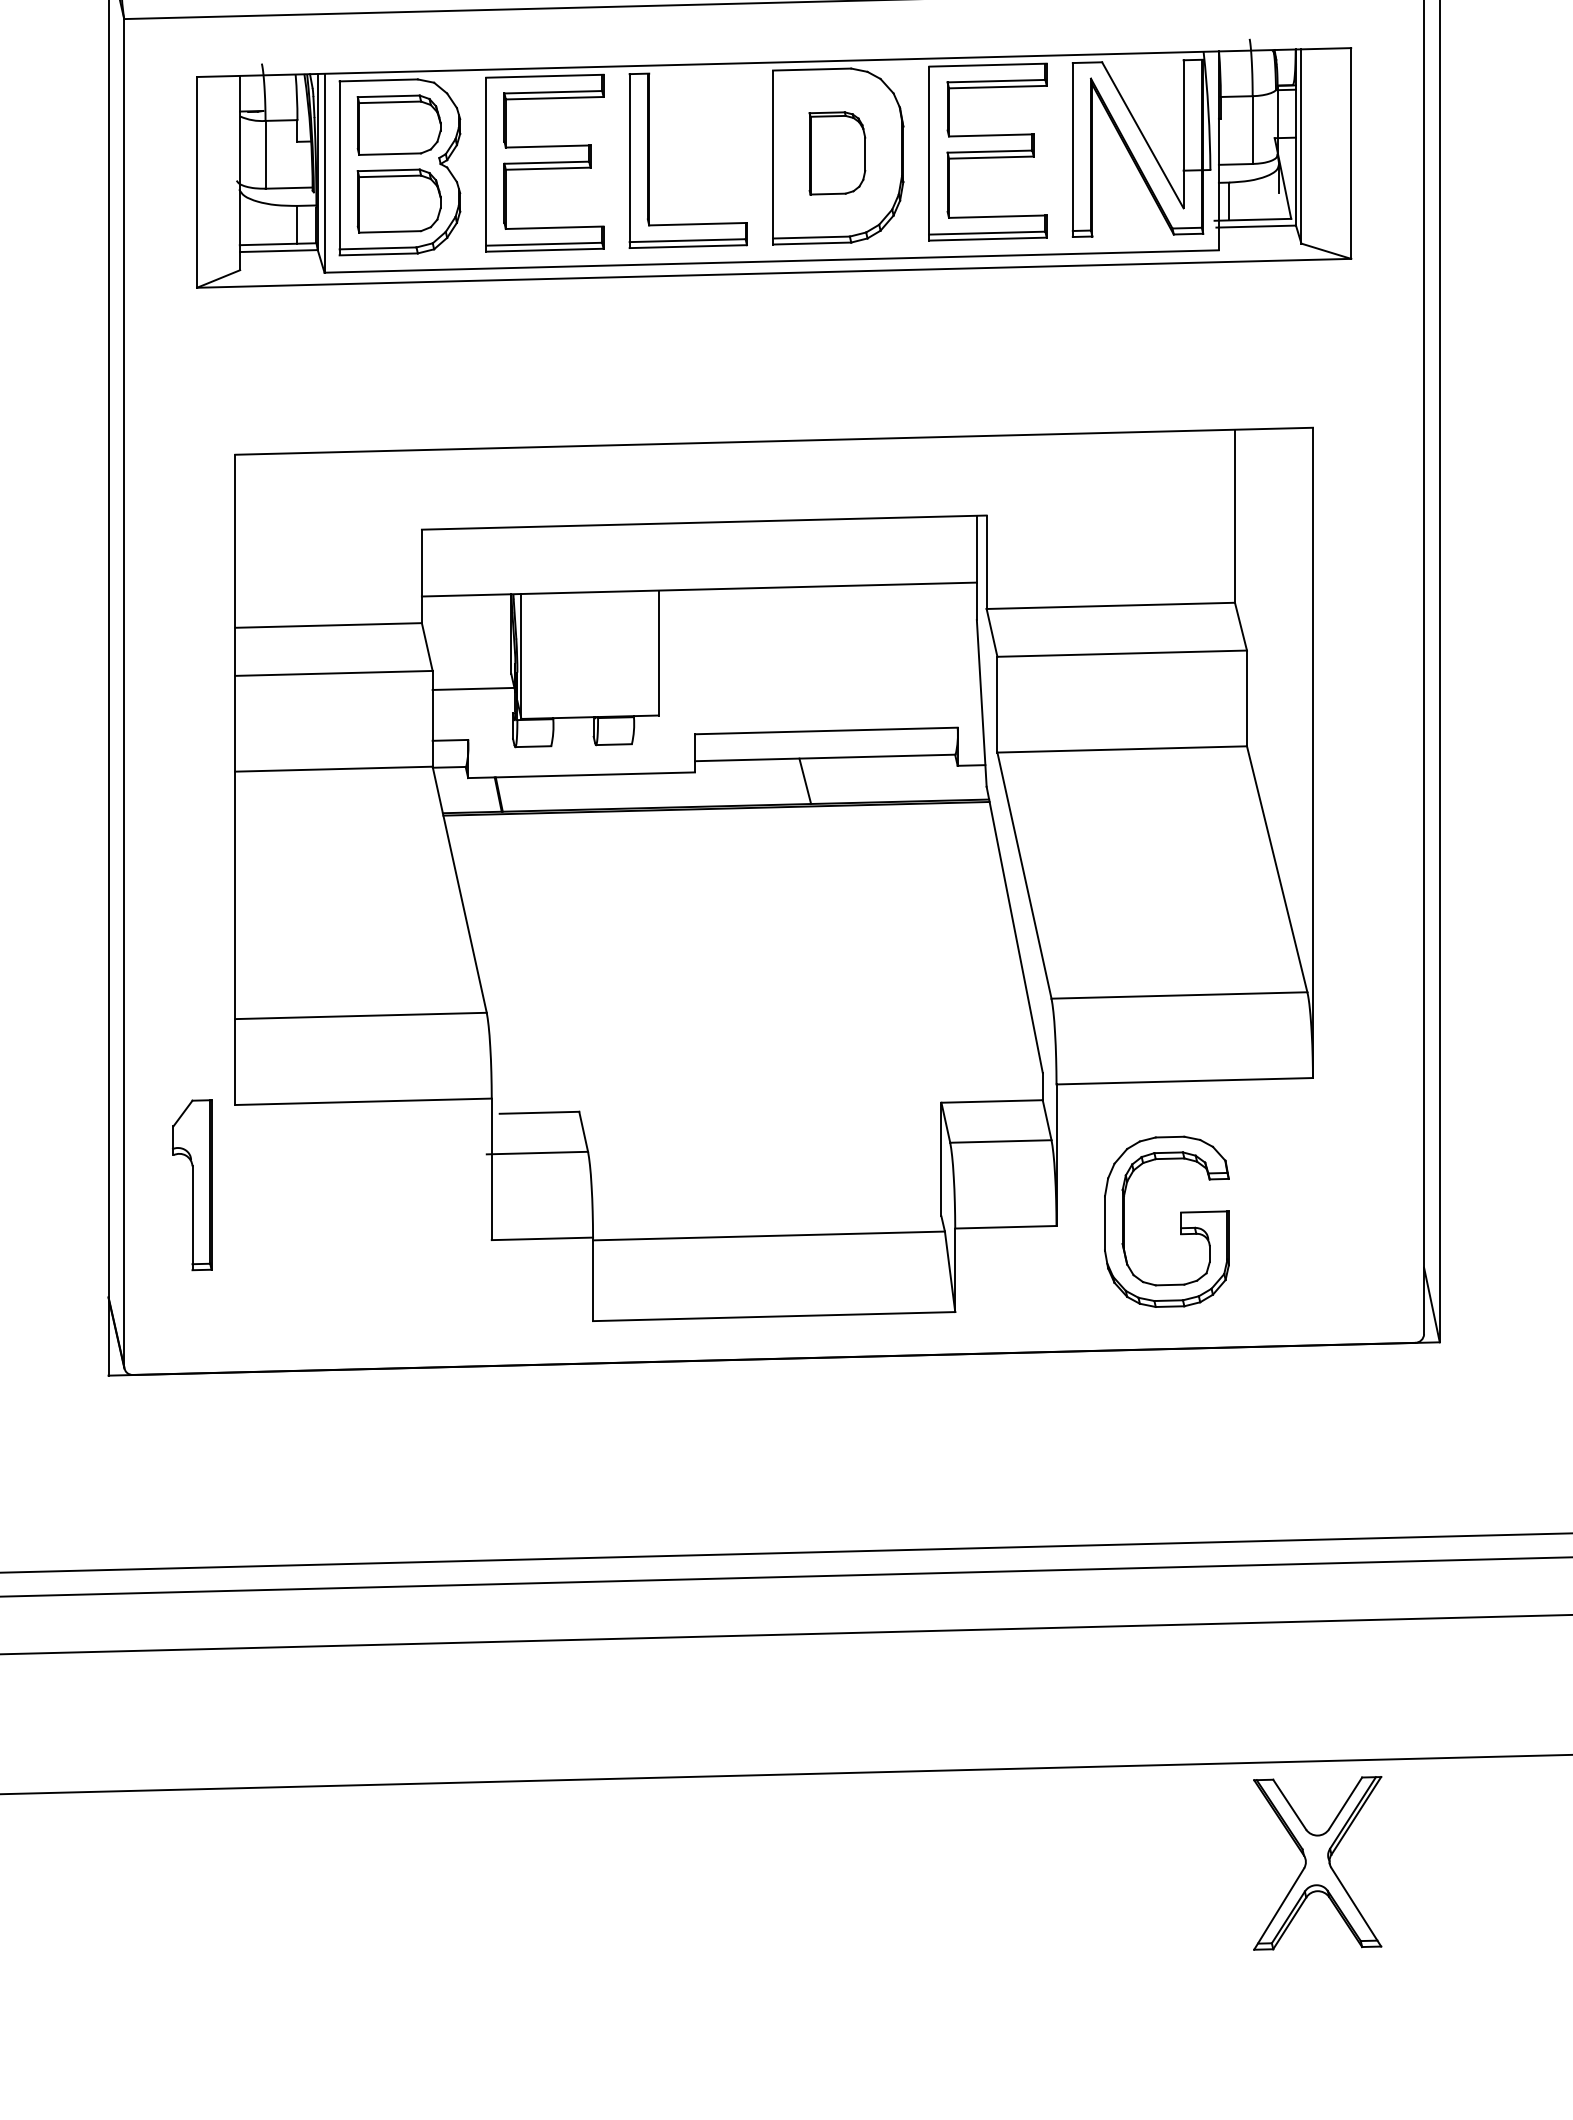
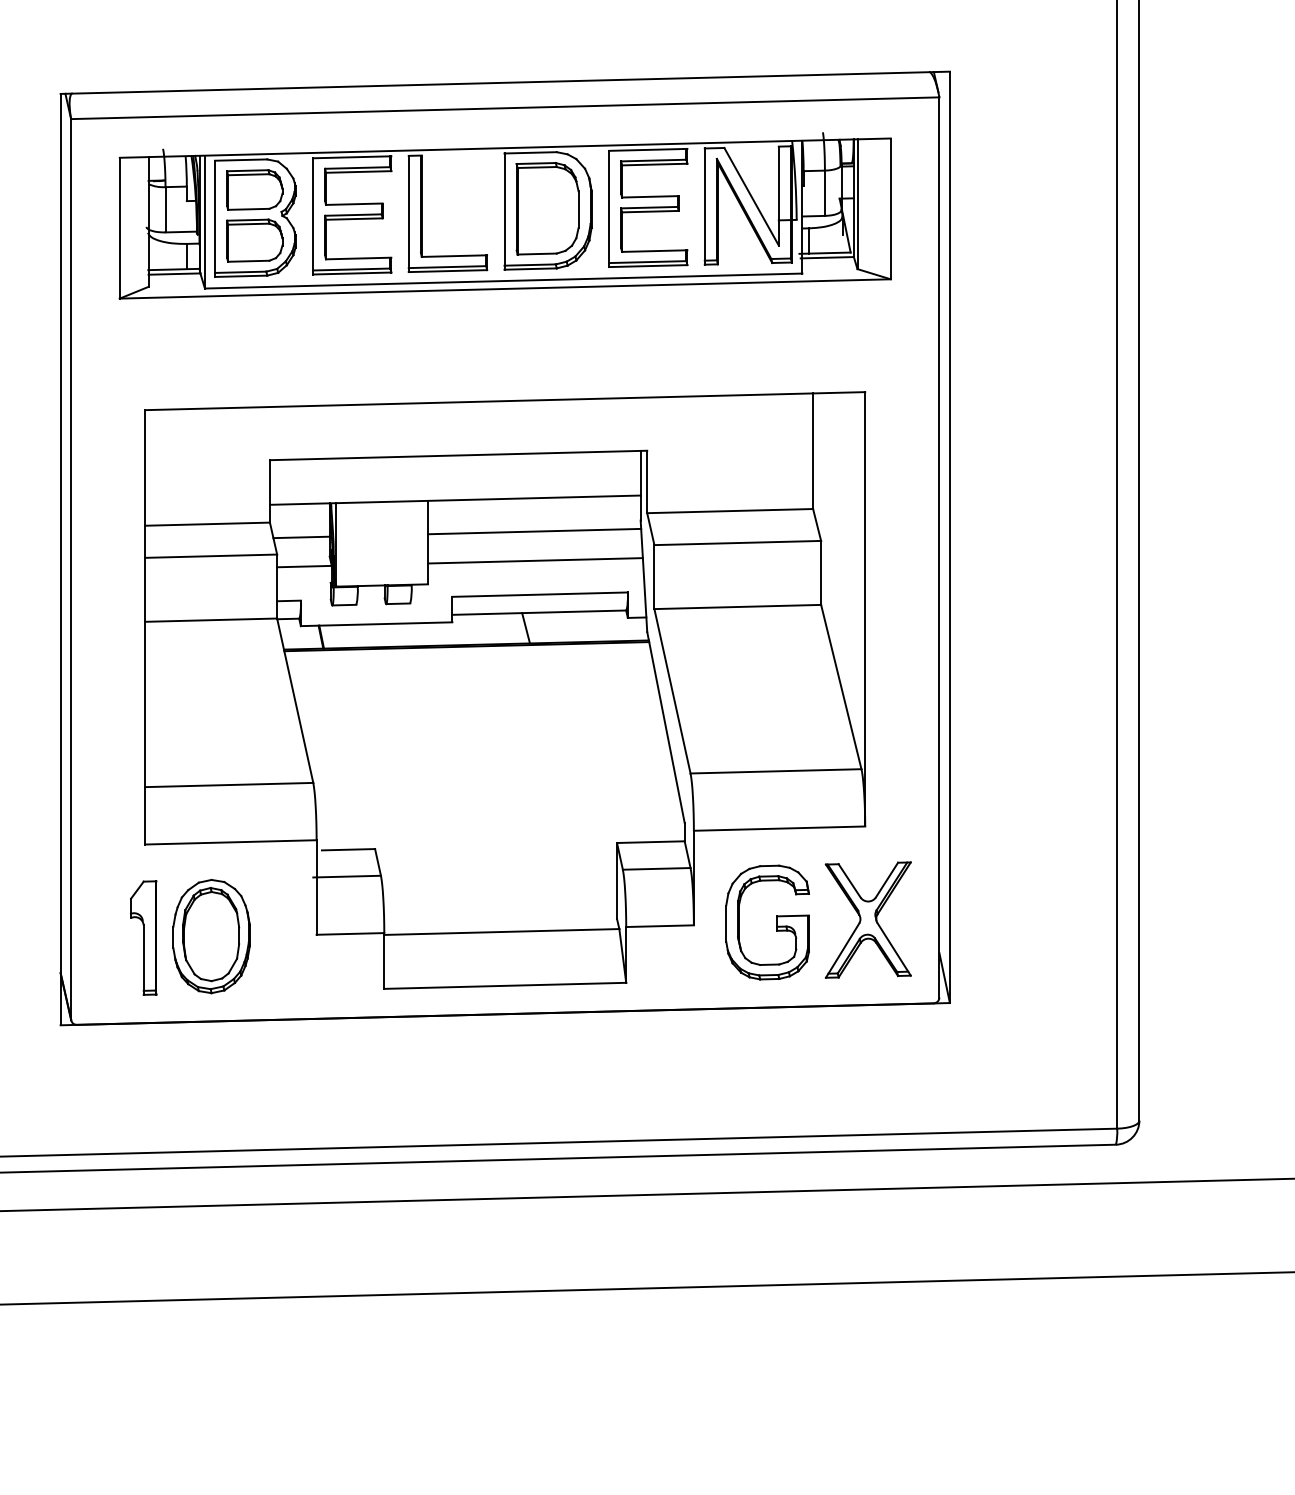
part: (837, 152) -> (547, 208), size x1.67
line: (817, 636) -> (534, 531), added
line: (469, 645) -> (301, 537), added
line: (819, 679) -> (535, 560), added
part: (192, 1184) -> (143, 937), moved
part: (334, 1242) -> (211, 936), added
part: (1316, 1862) -> (867, 919), moved

